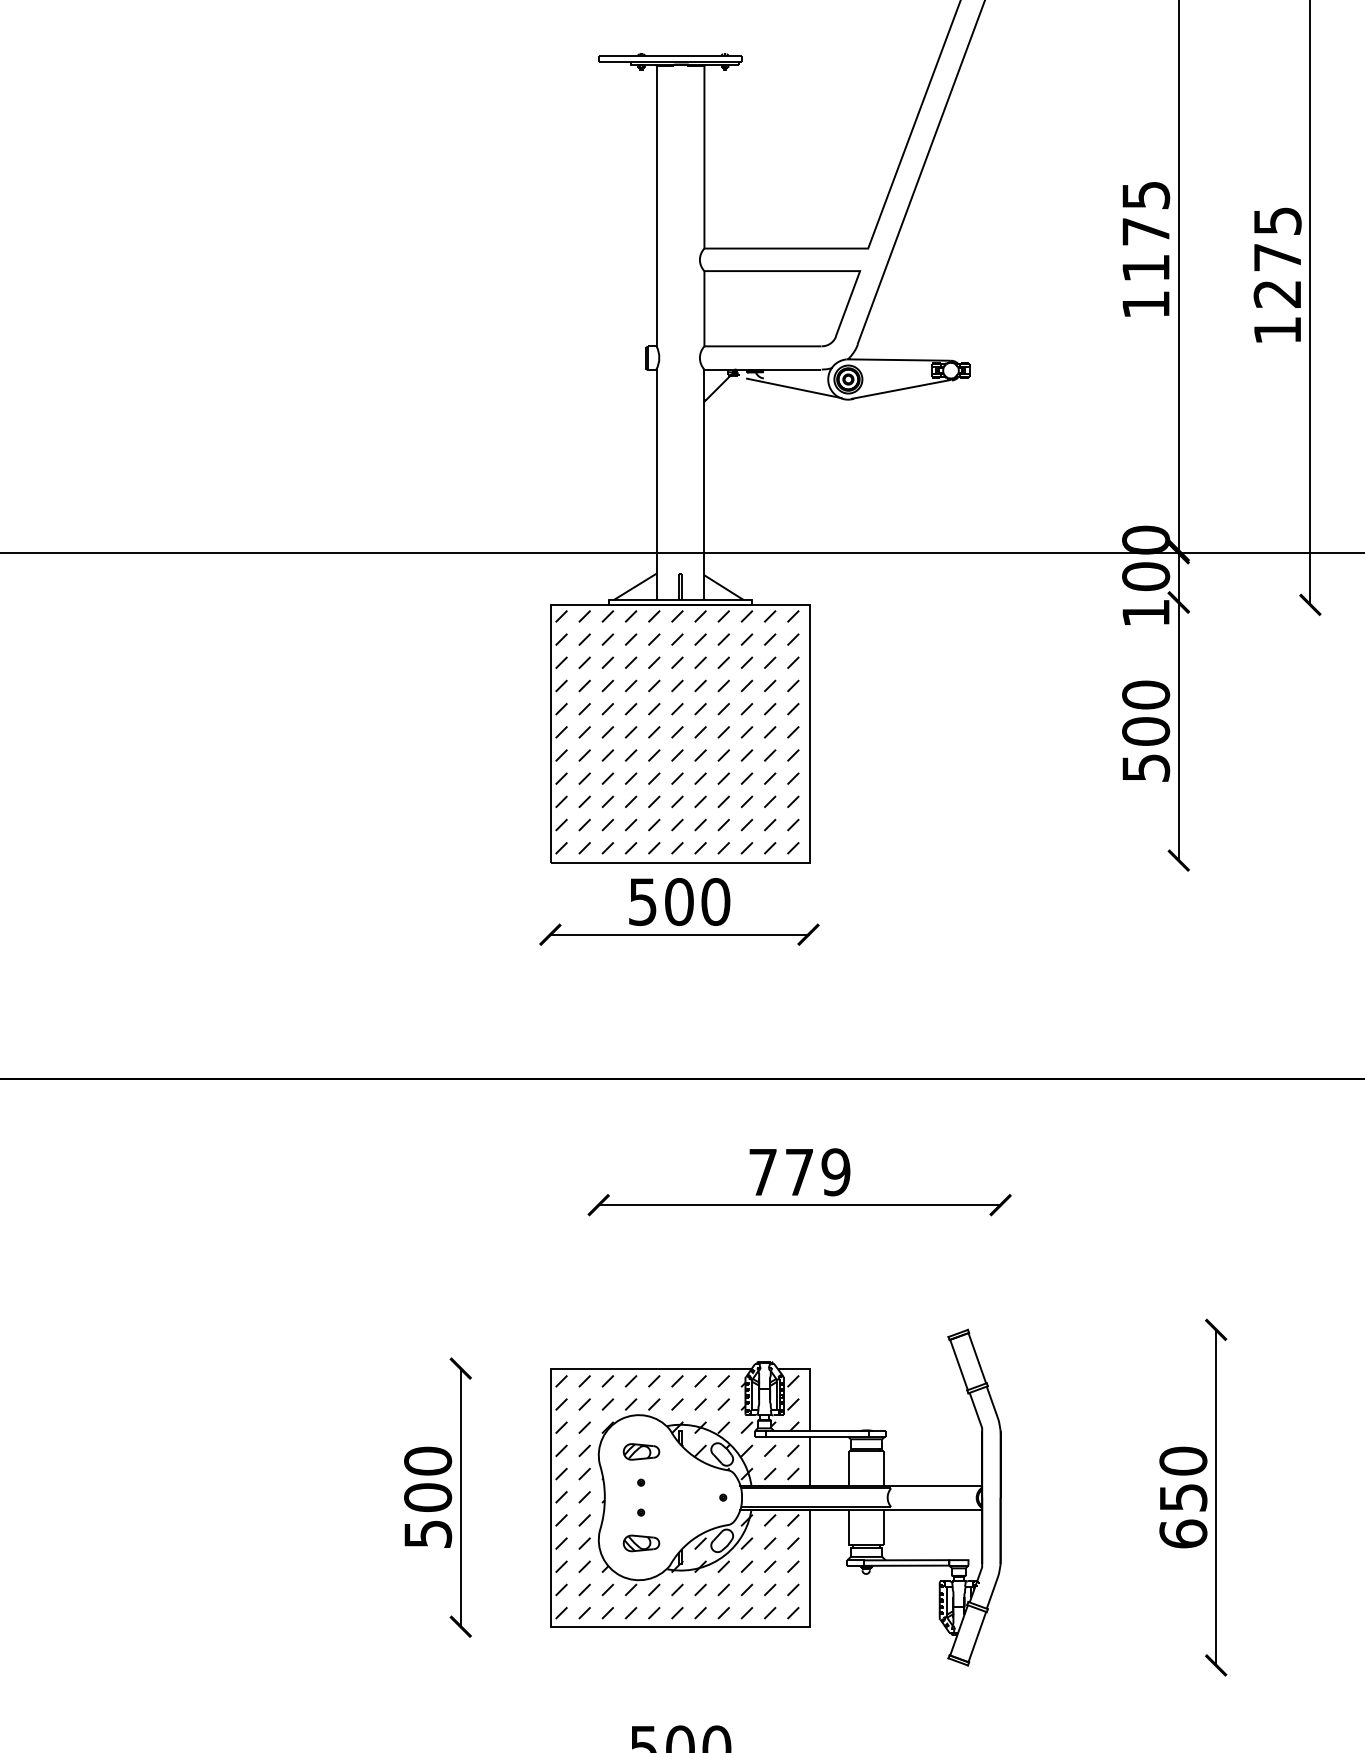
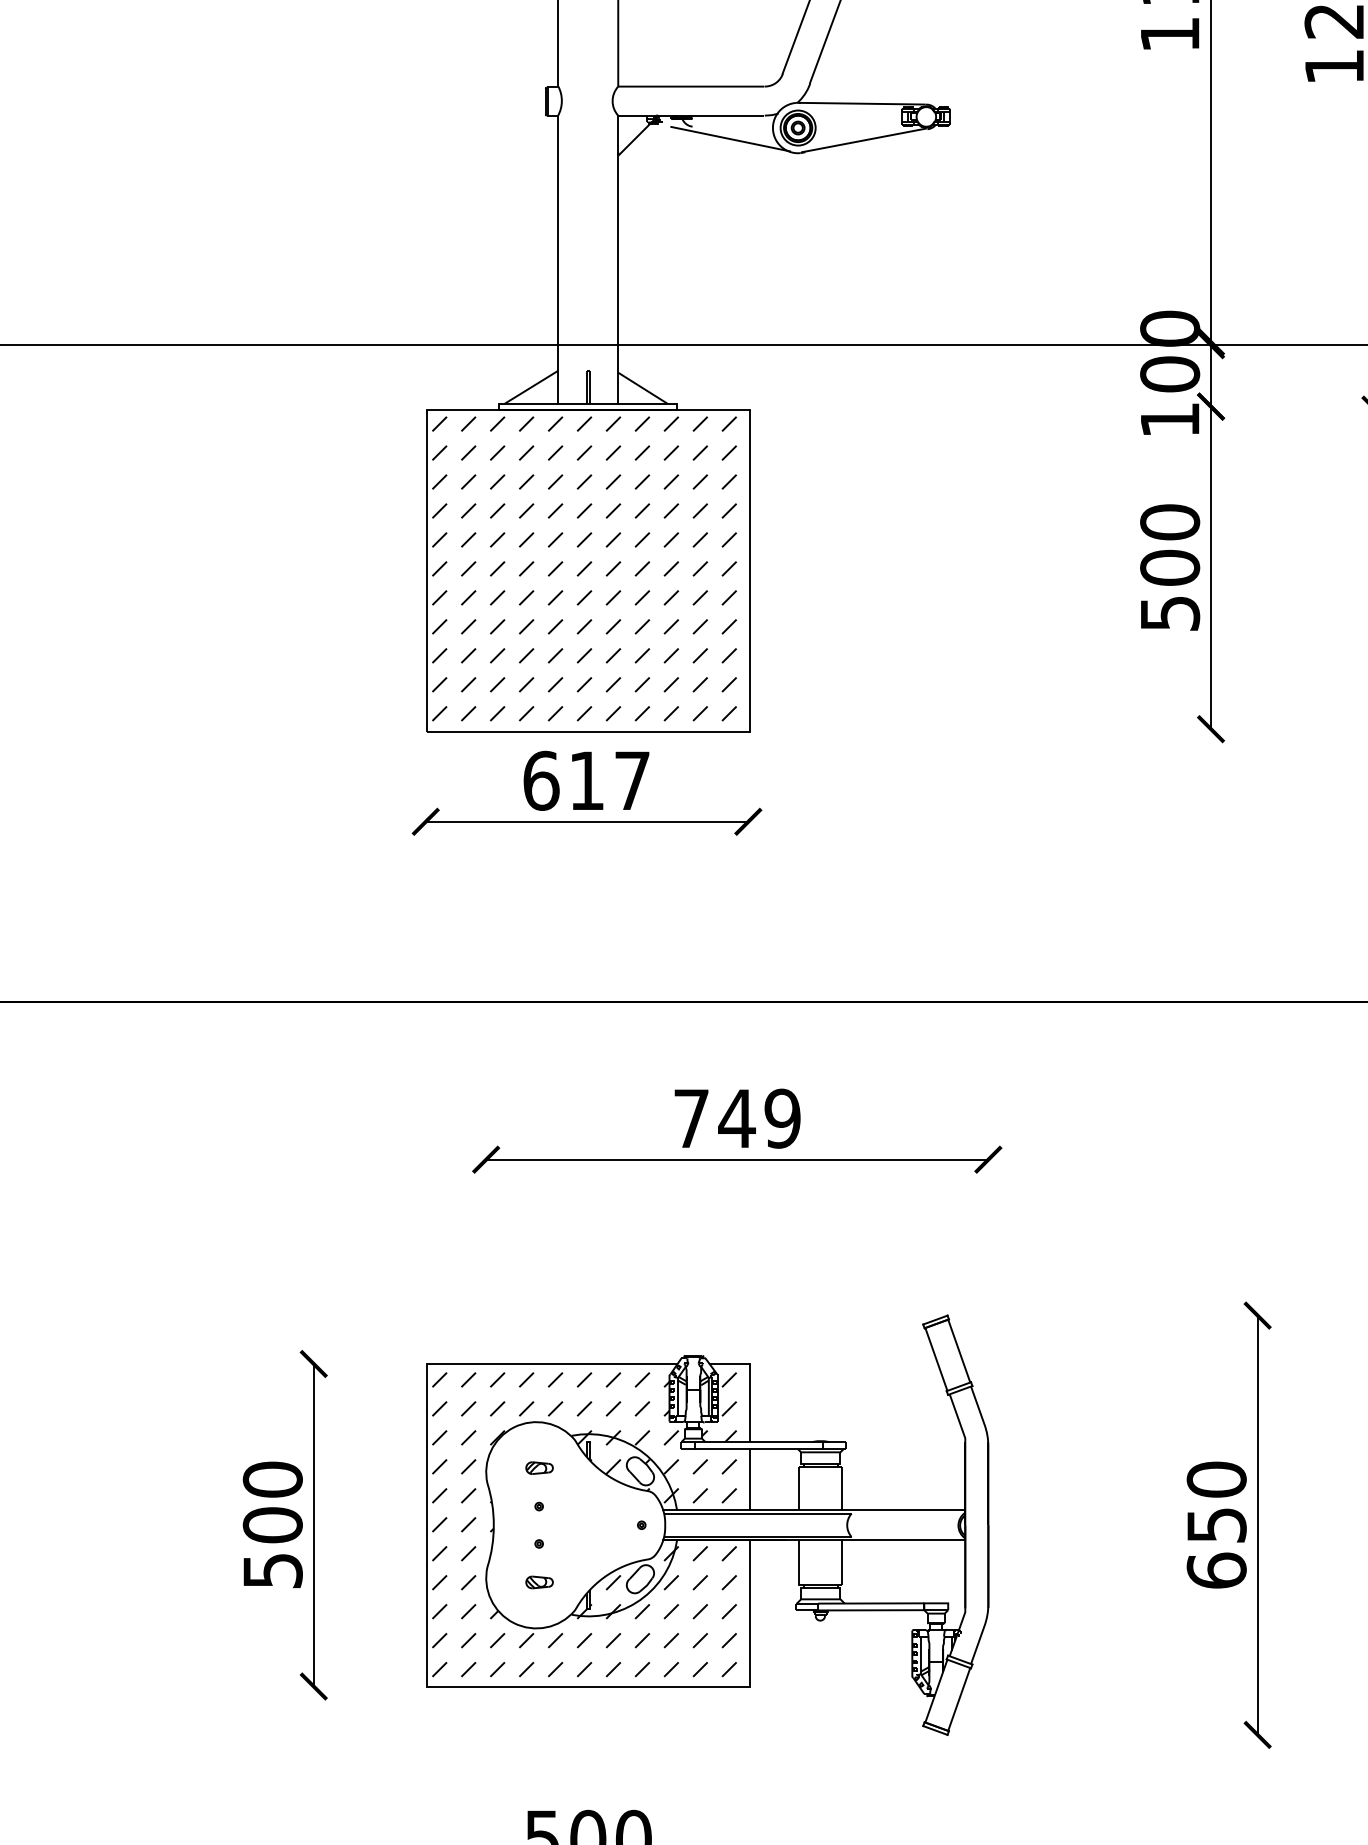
text: (679, 901) -> (587, 780), 500 -> 617
text: (799, 1172) -> (737, 1118), 779 -> 749
part: (641, 1451) -> (539, 1467), size x0.6
part: (641, 1543) -> (539, 1582), size x0.6

